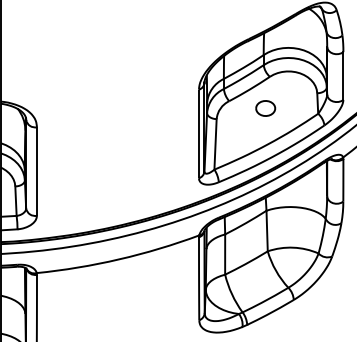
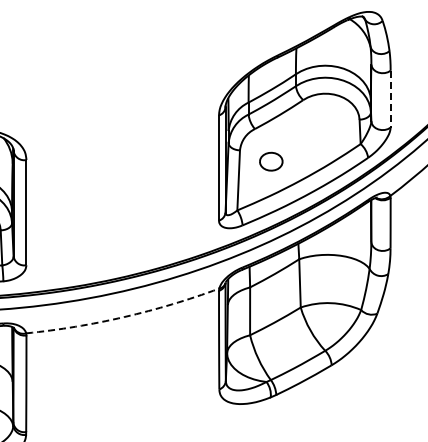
line: (343, 76) -> (390, 99), solid -> dashed
part: (265, 108) -> (271, 161), moved
arc: (119, 259) -> (124, 317), solid -> dashed

